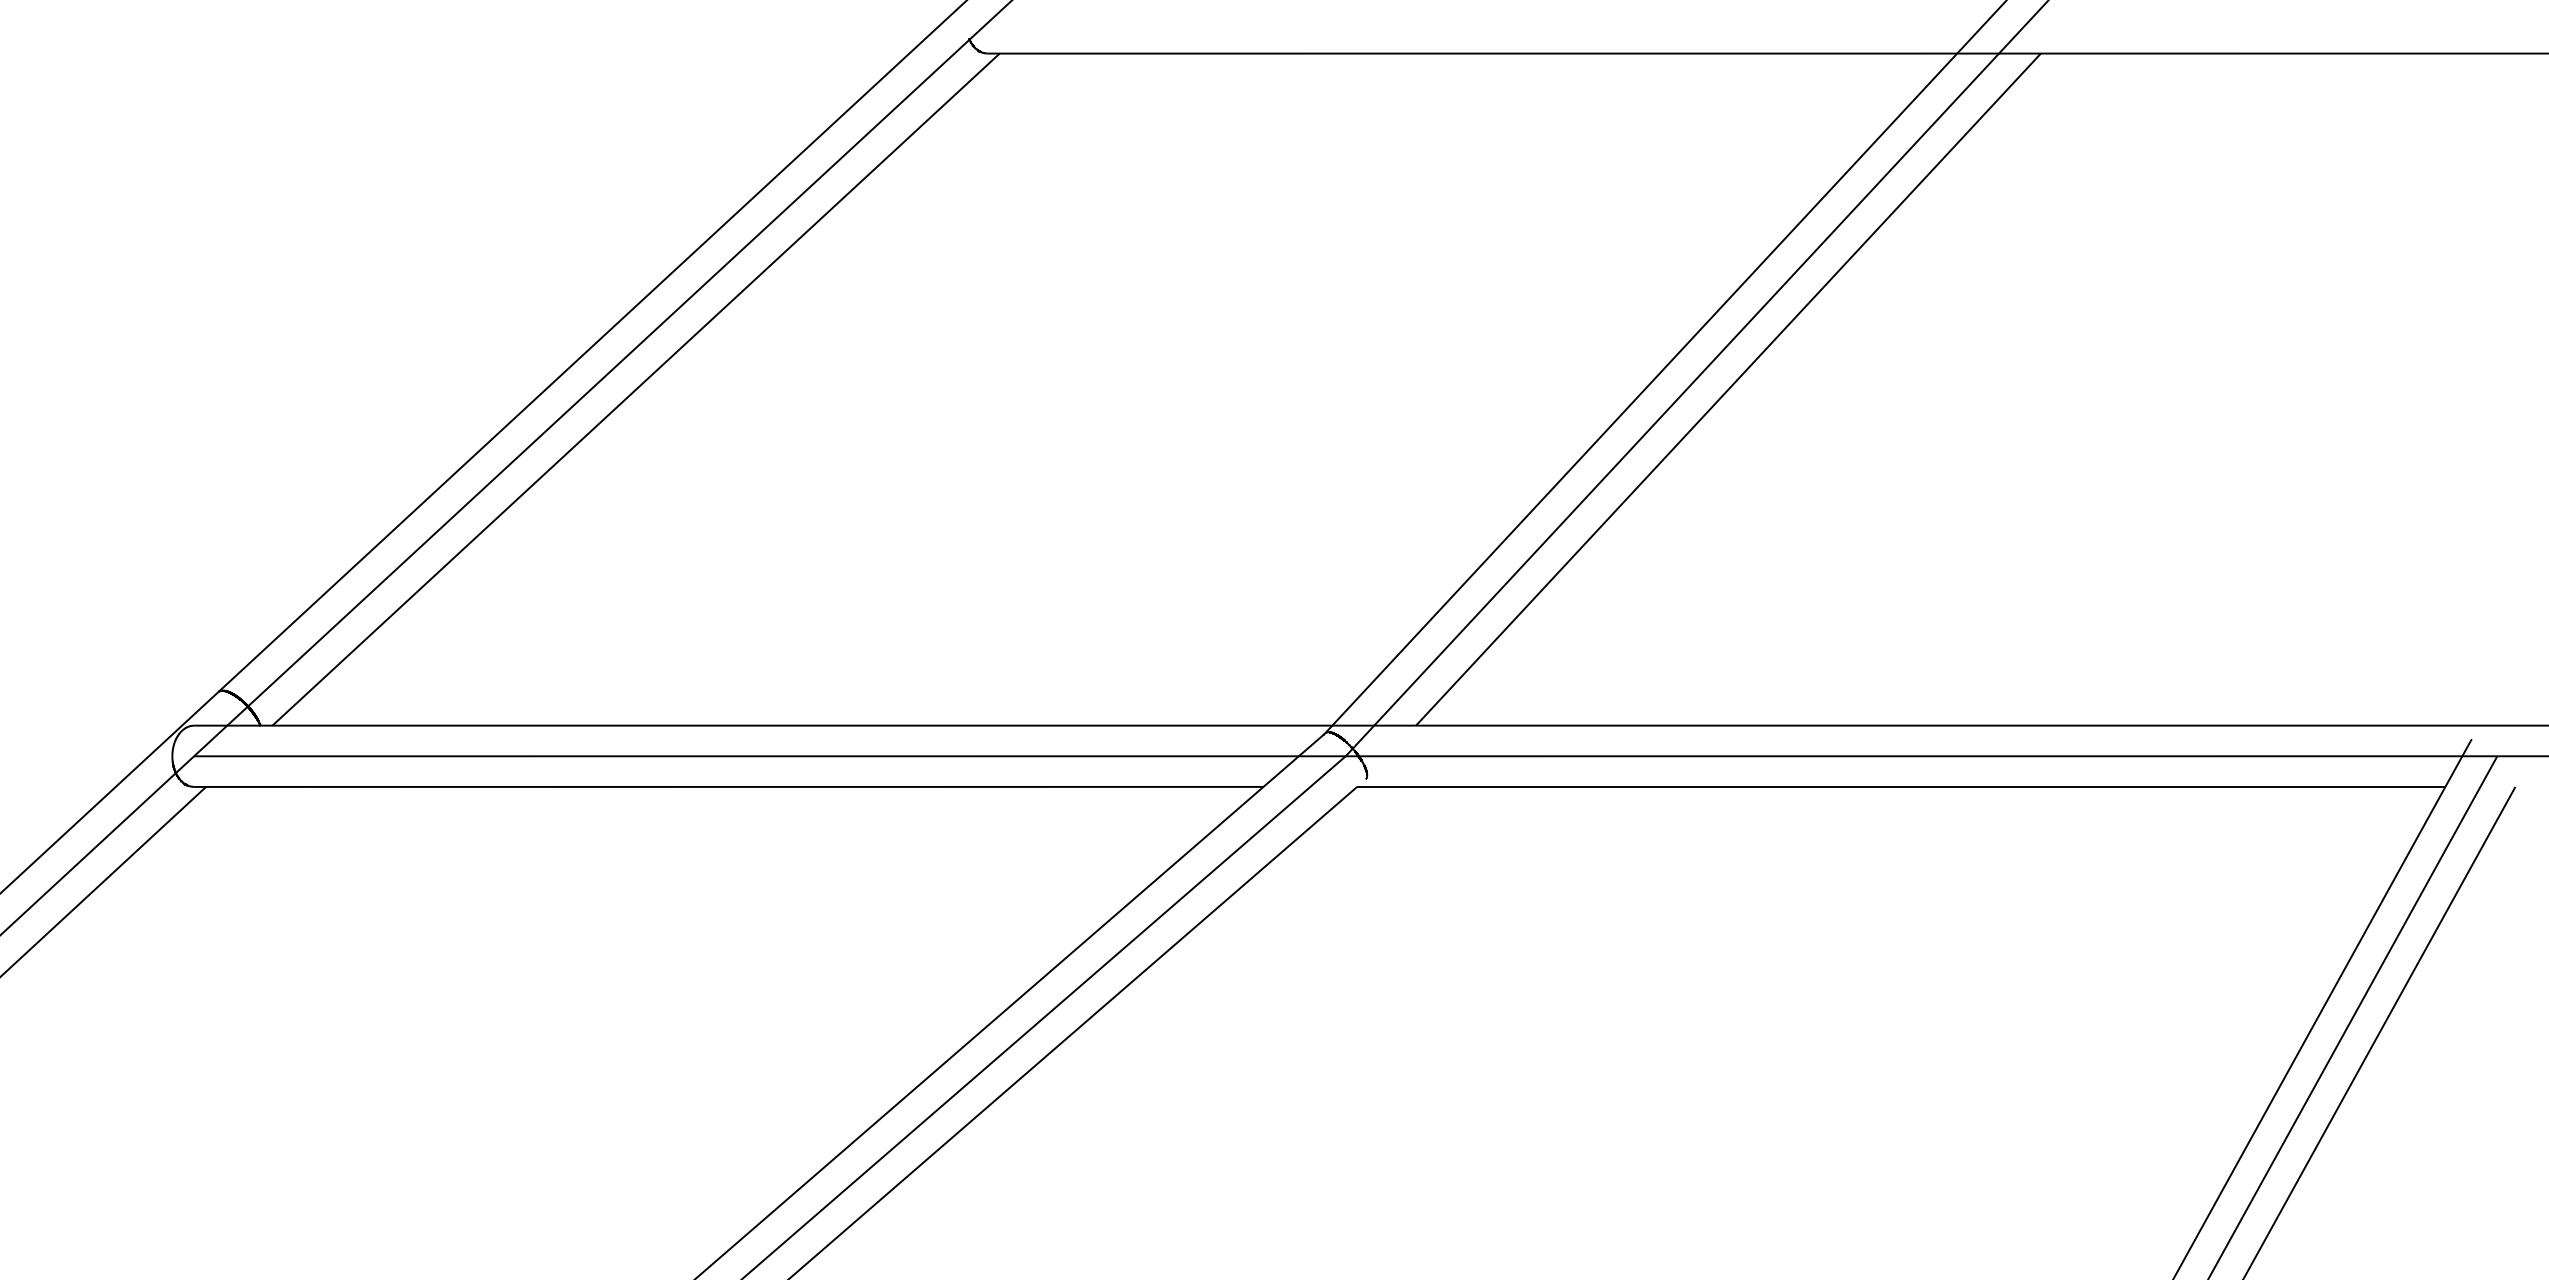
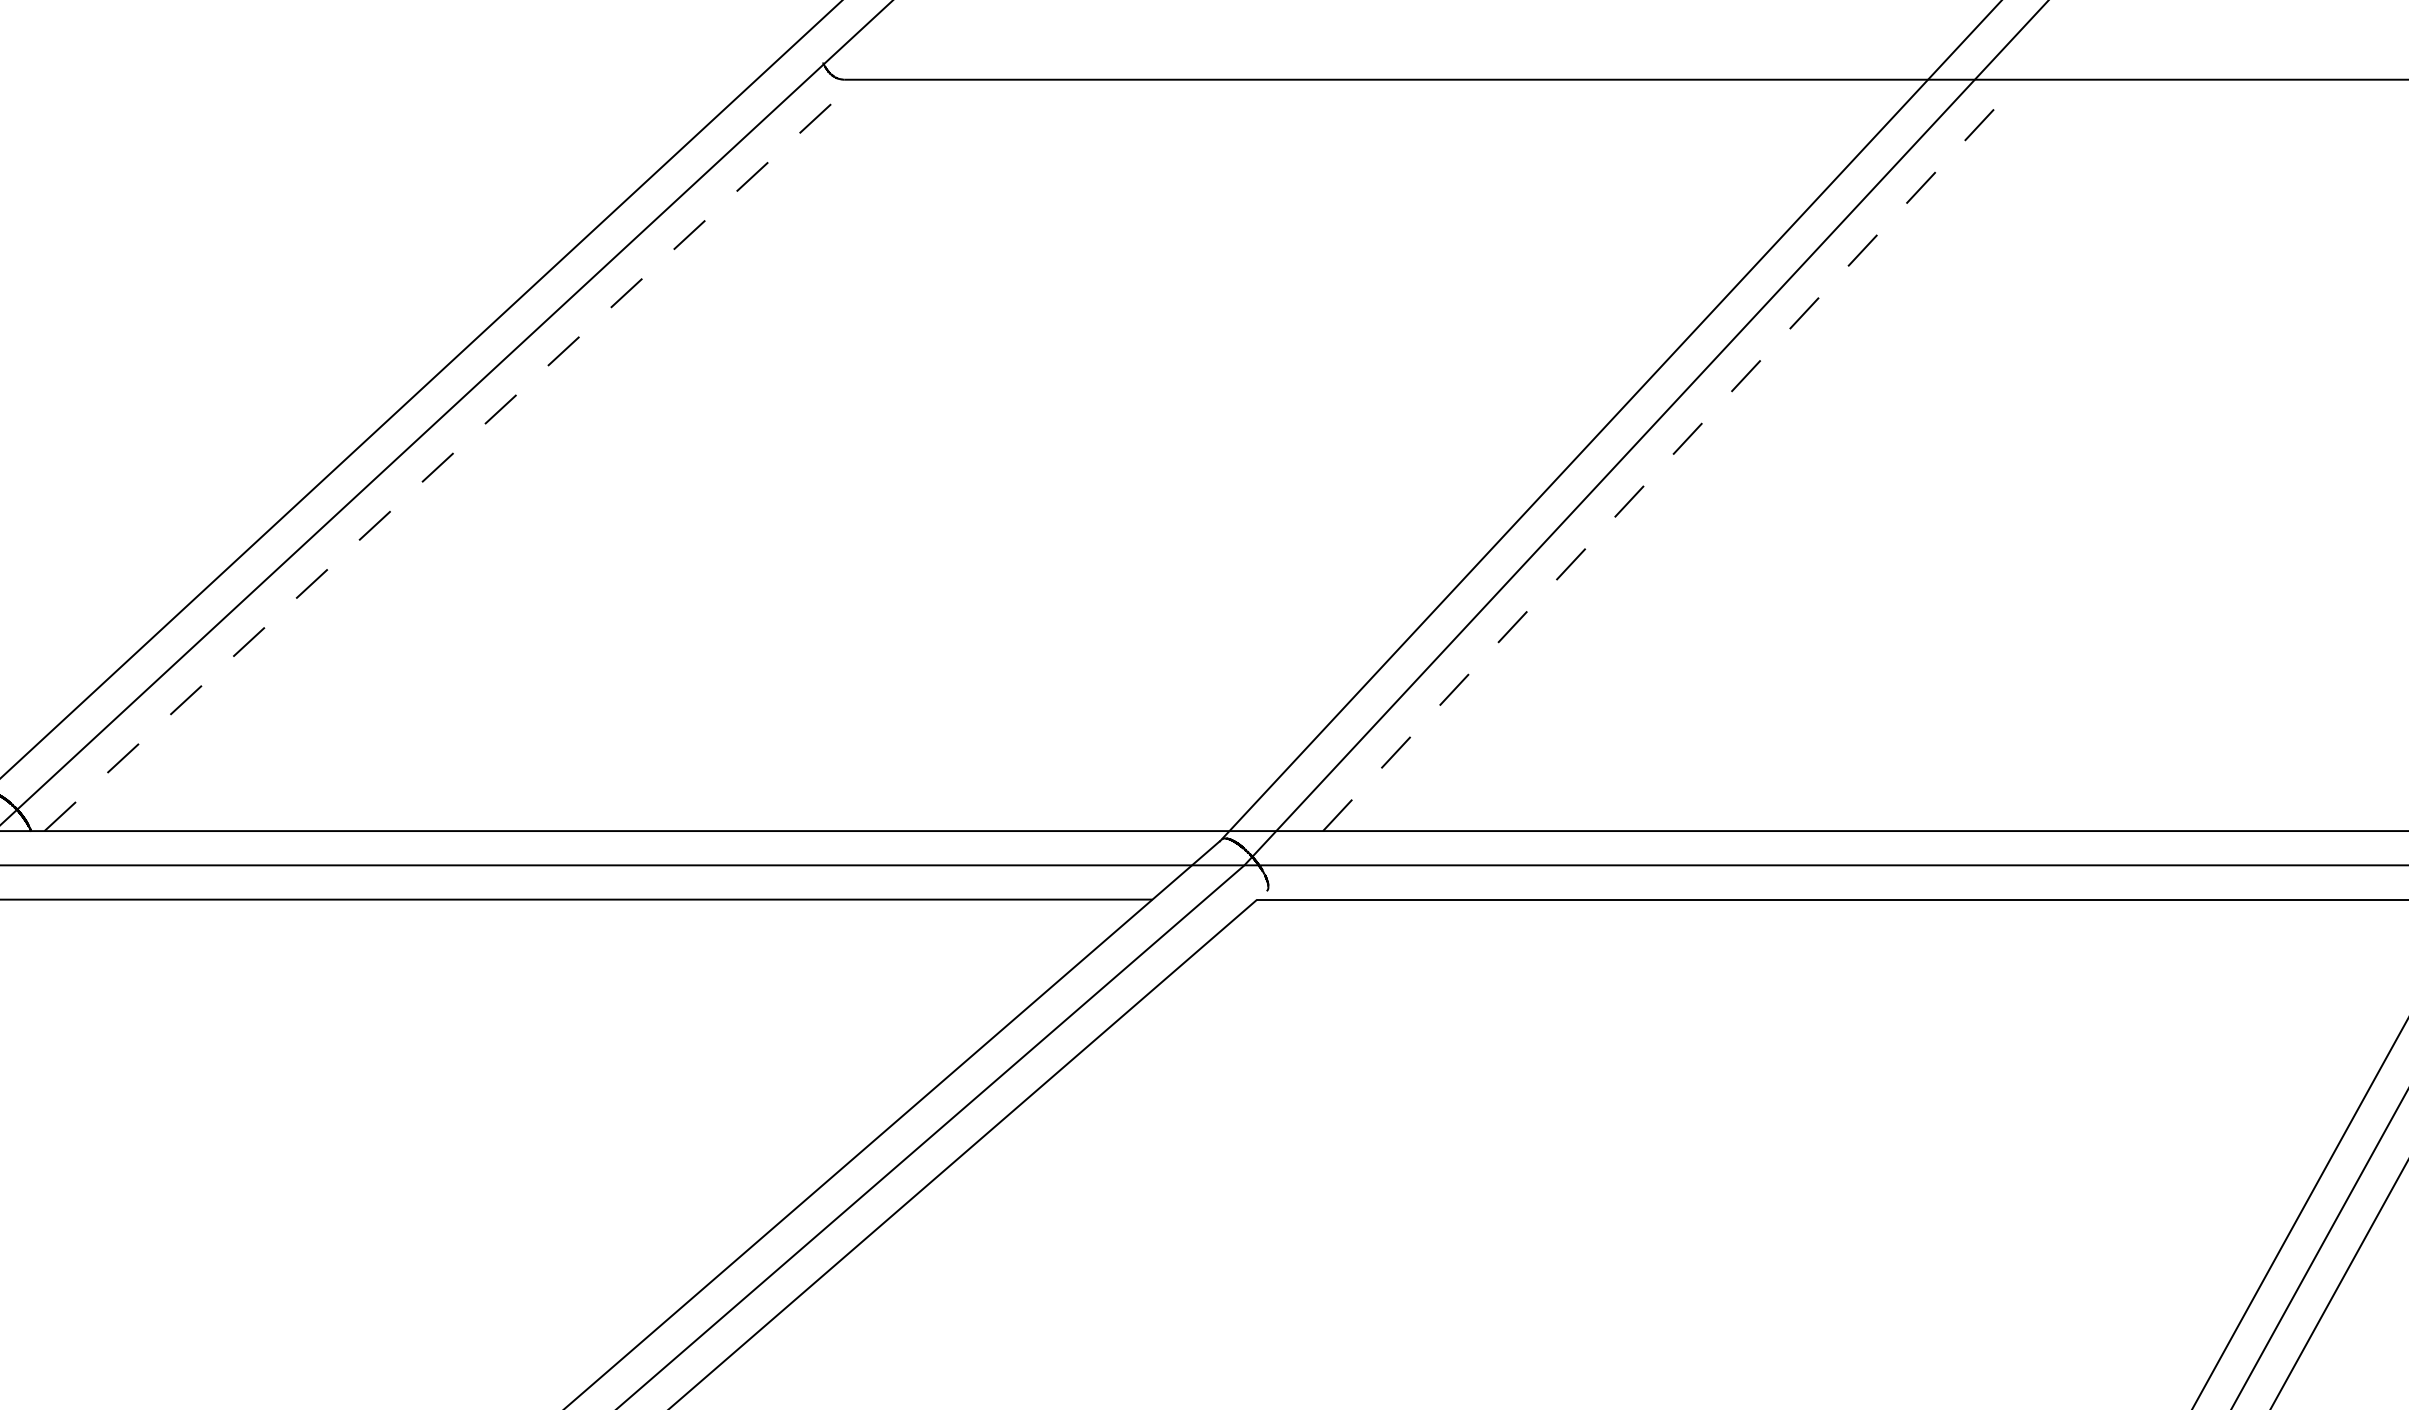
line: (636, 389) -> (451, 455), solid -> dashed
line: (1728, 389) -> (1672, 455), solid -> dashed

